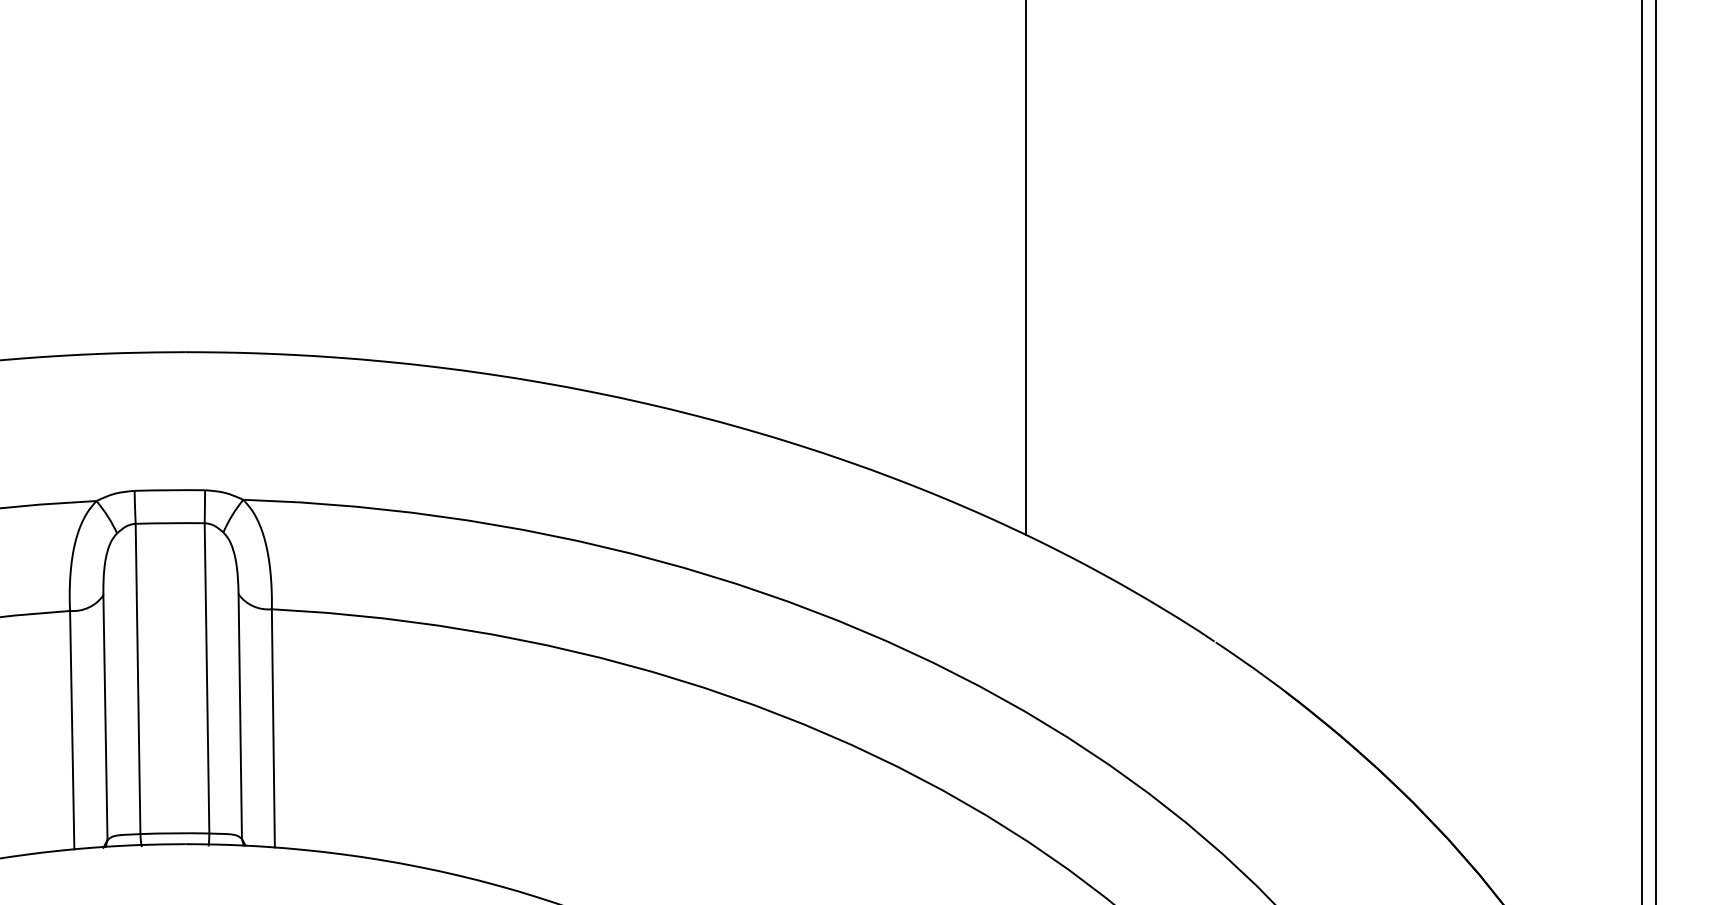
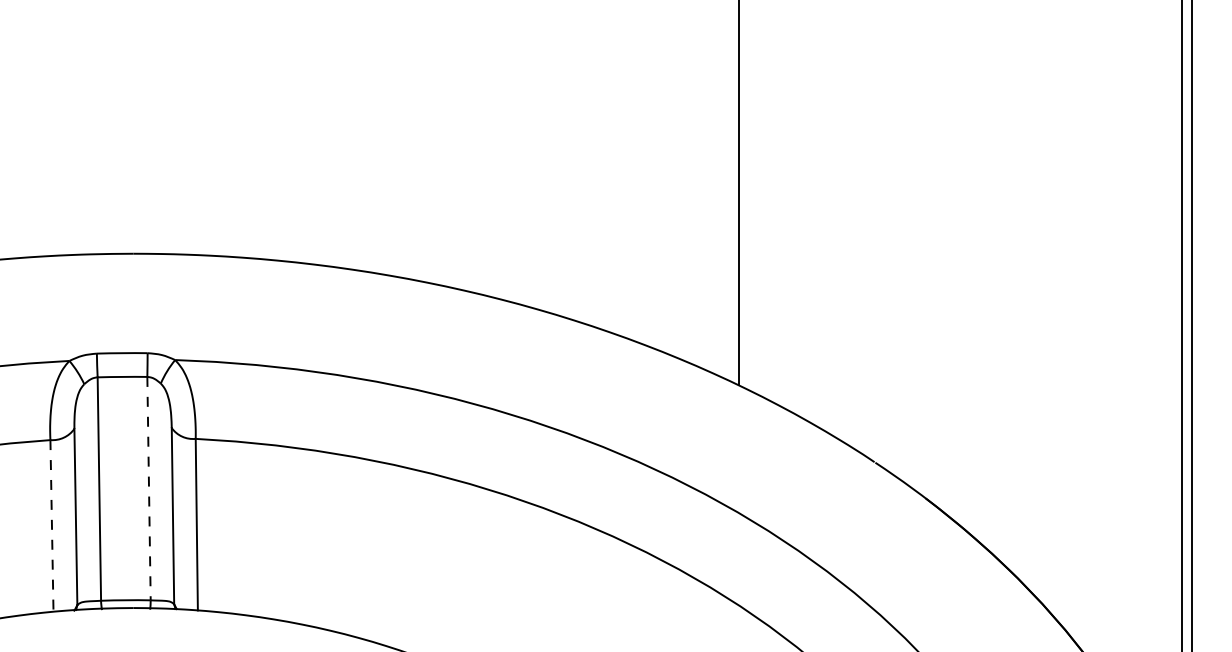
line: (207, 678) -> (149, 488), solid -> dashed
line: (71, 729) -> (51, 525), solid -> dashed

